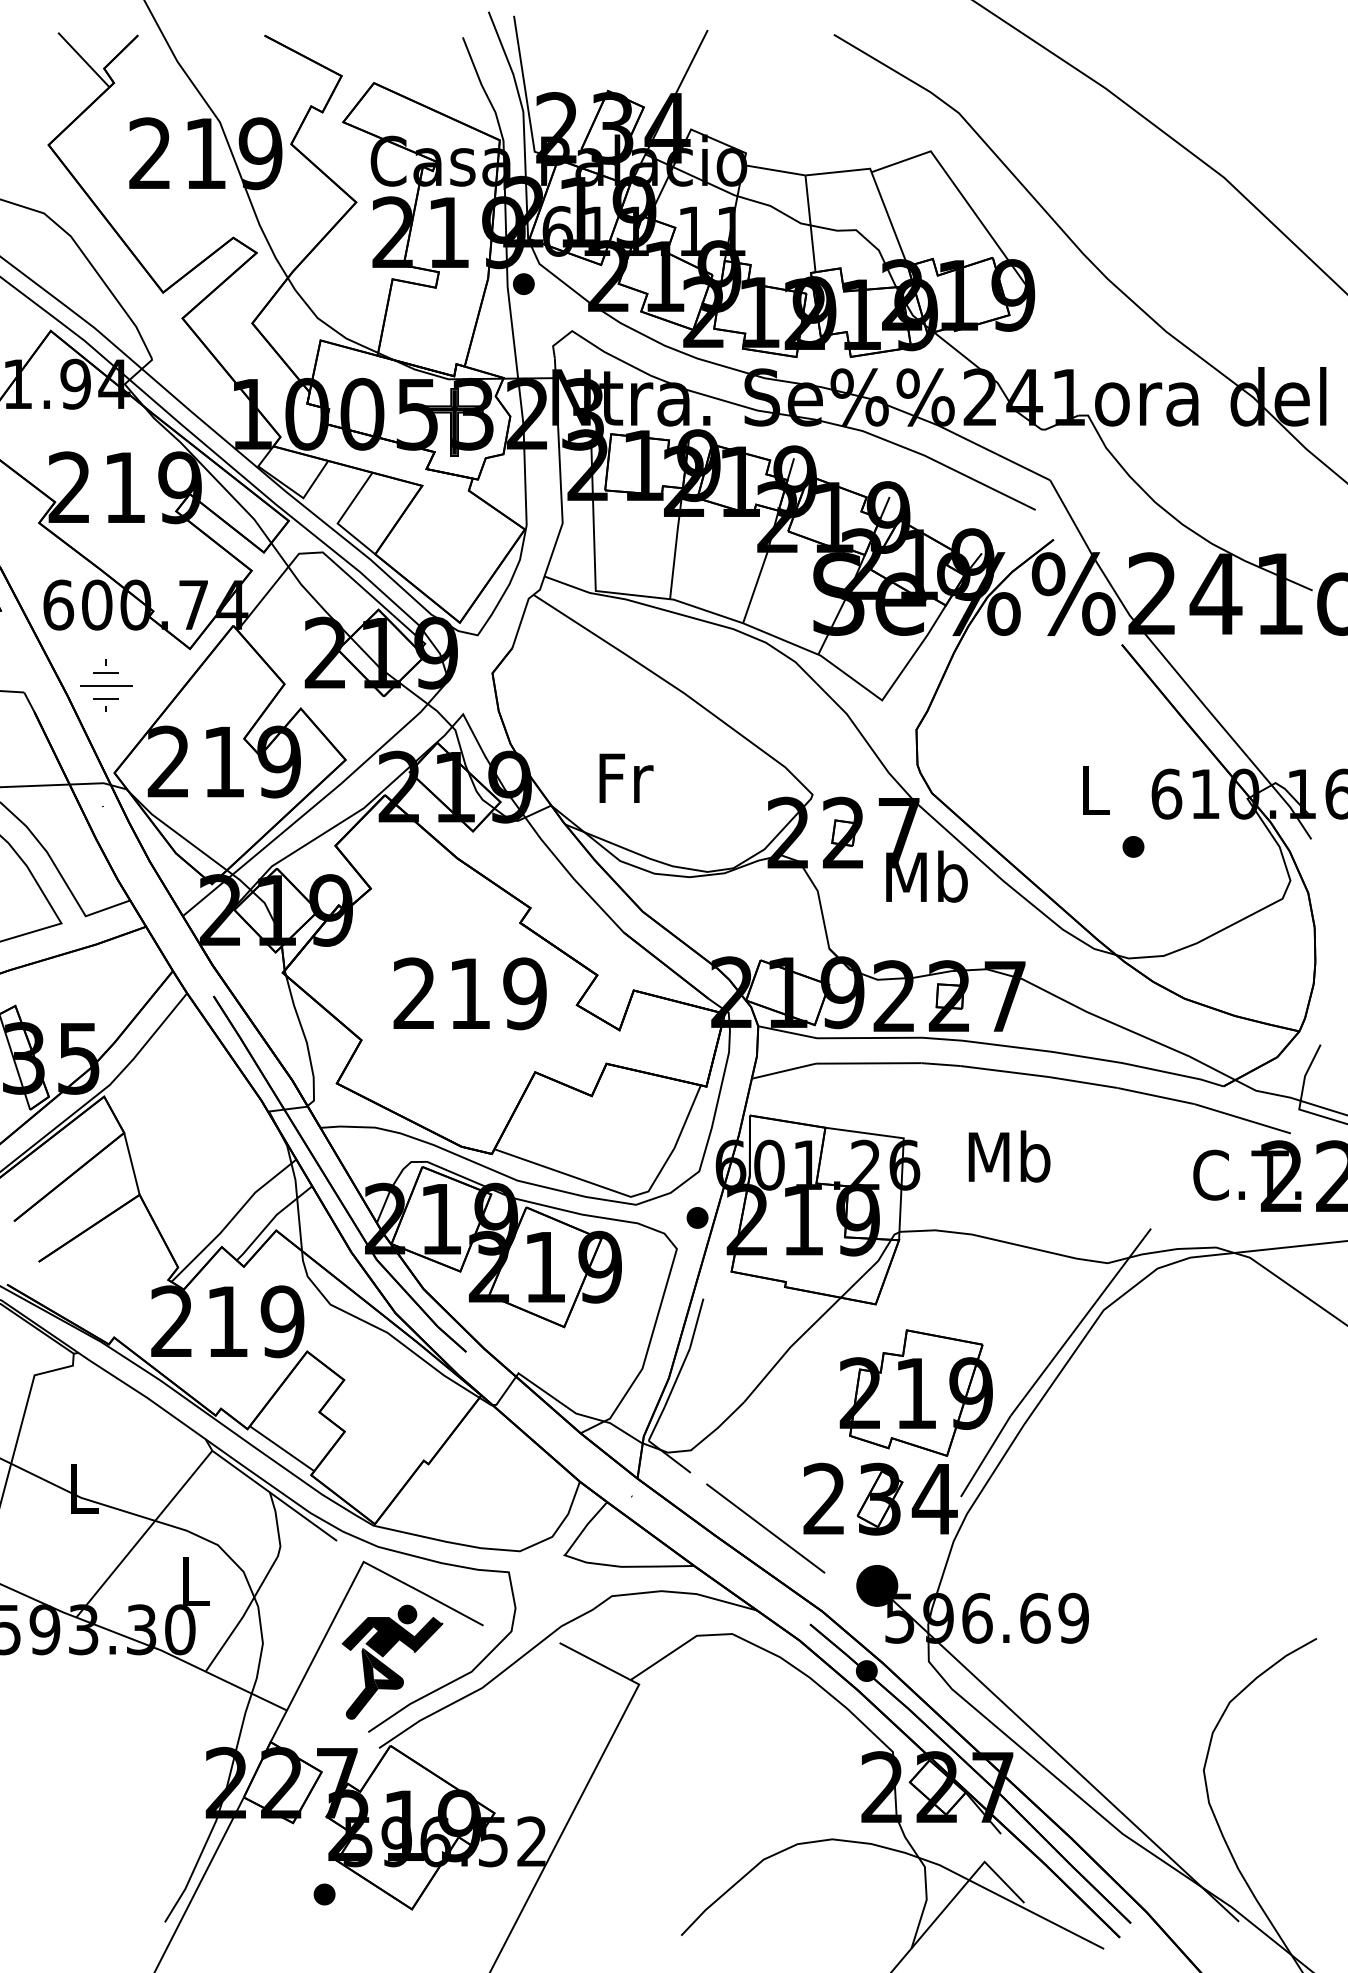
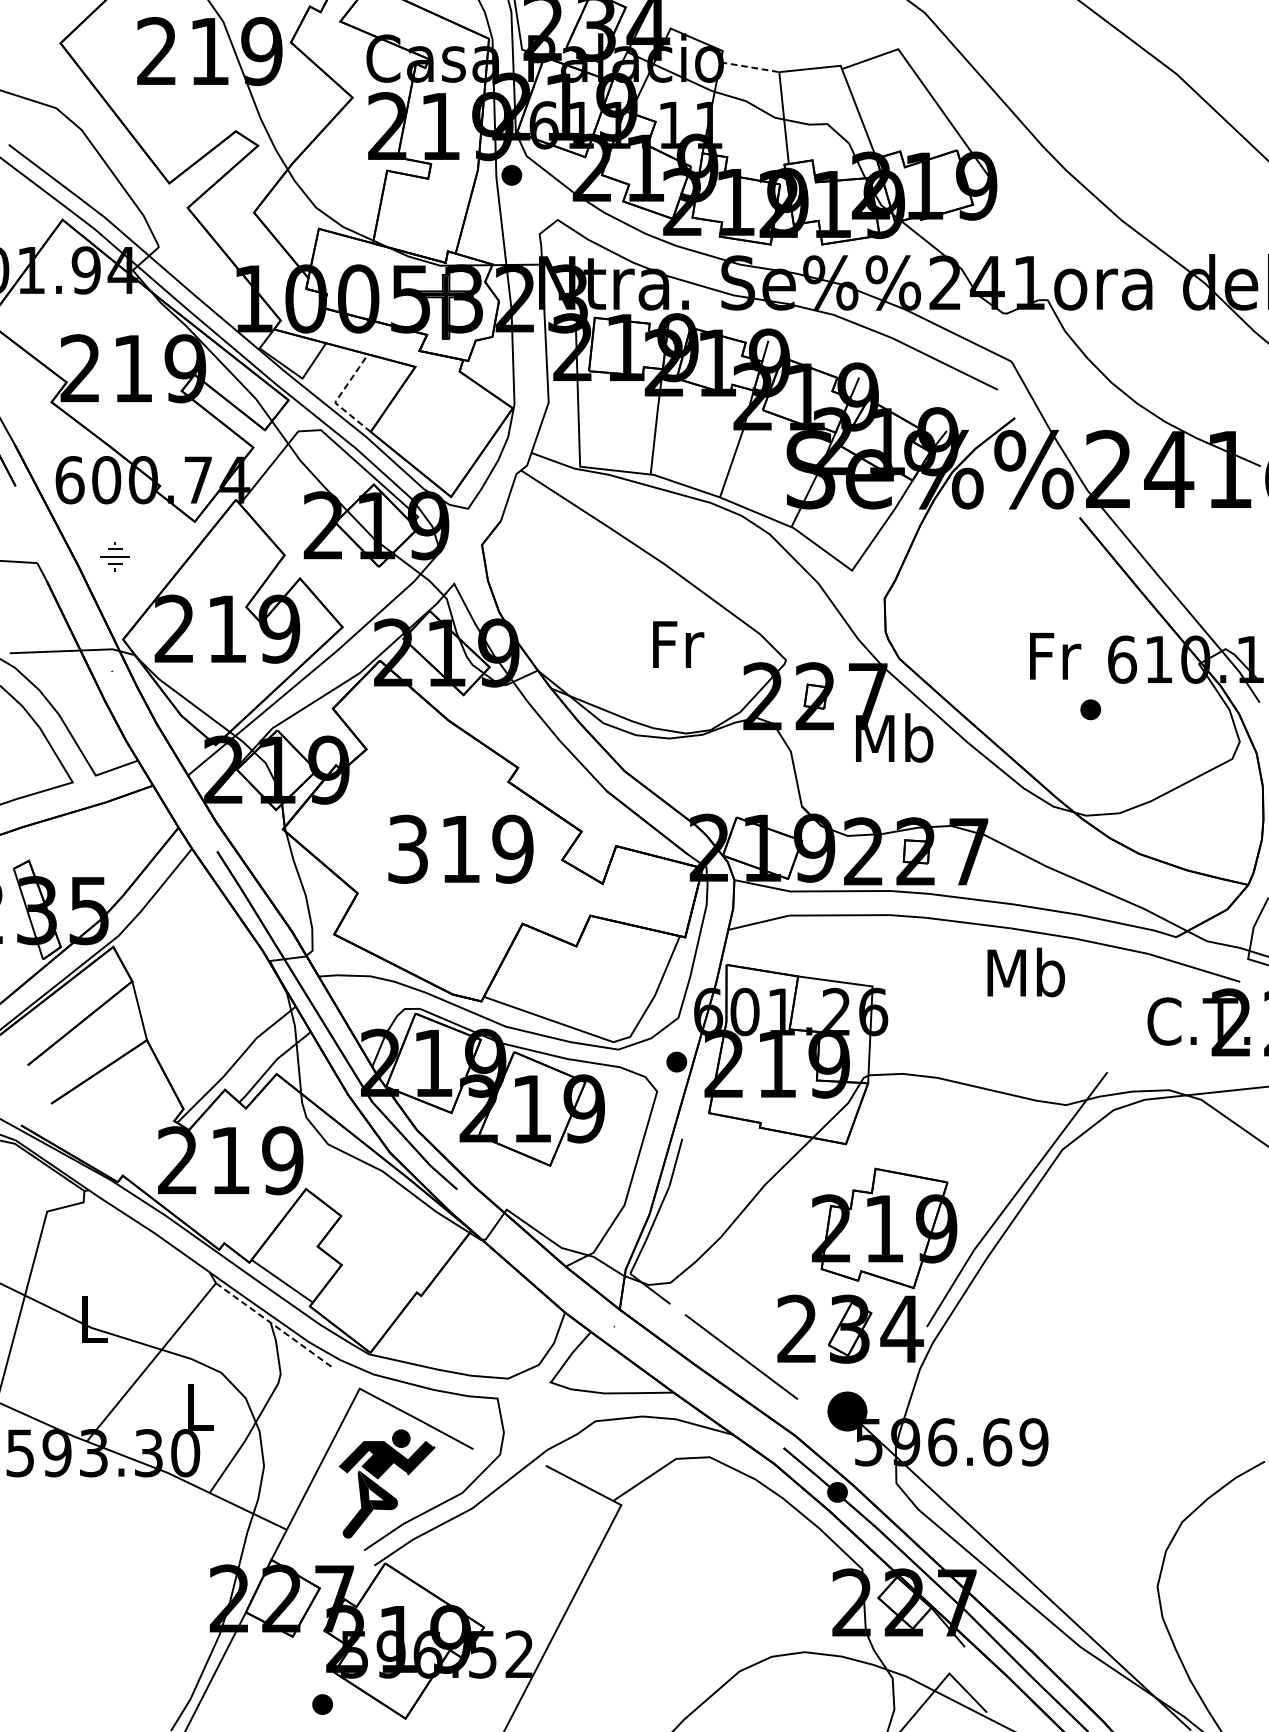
line: (775, 170) -> (750, 67), solid -> dashed
line: (341, 518) -> (338, 397), solid -> dashed
part: (106, 685) -> (115, 556), size x0.6
text: (626, 777) -> (678, 643), moved
text: (1096, 790) -> (1055, 656), L -> Fr
text: (414, 993) -> (407, 848), 219 -> 319
text: (1009, 1156) -> (1026, 972), moved
line: (274, 1495) -> (275, 1325), solid -> dashed

